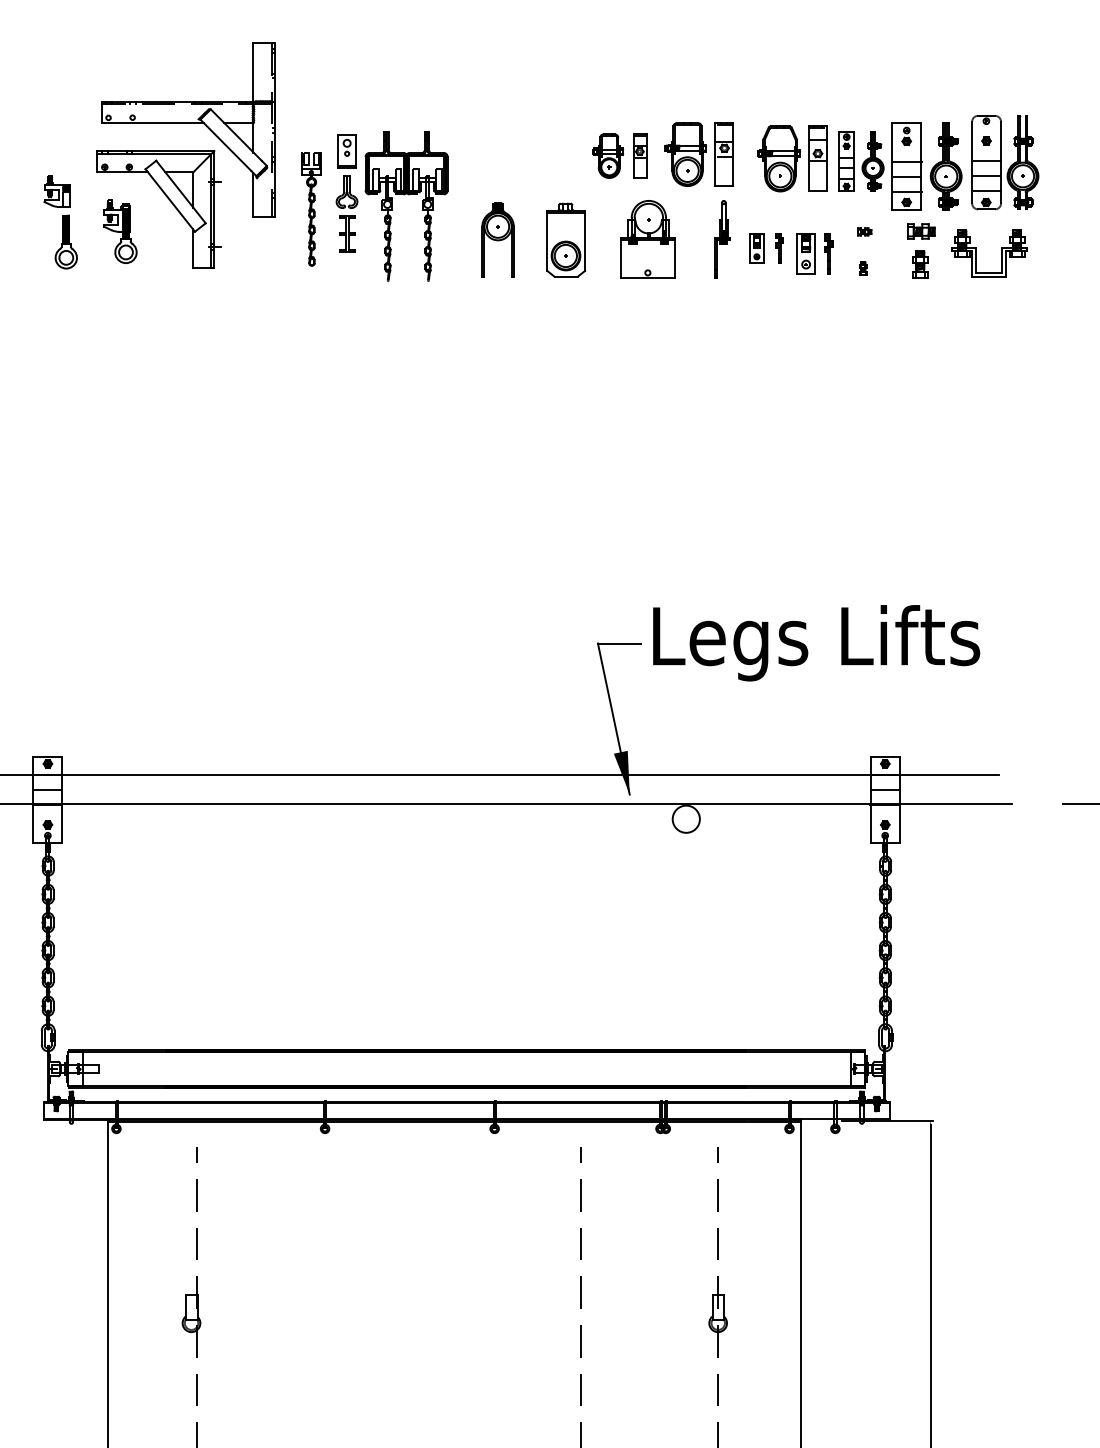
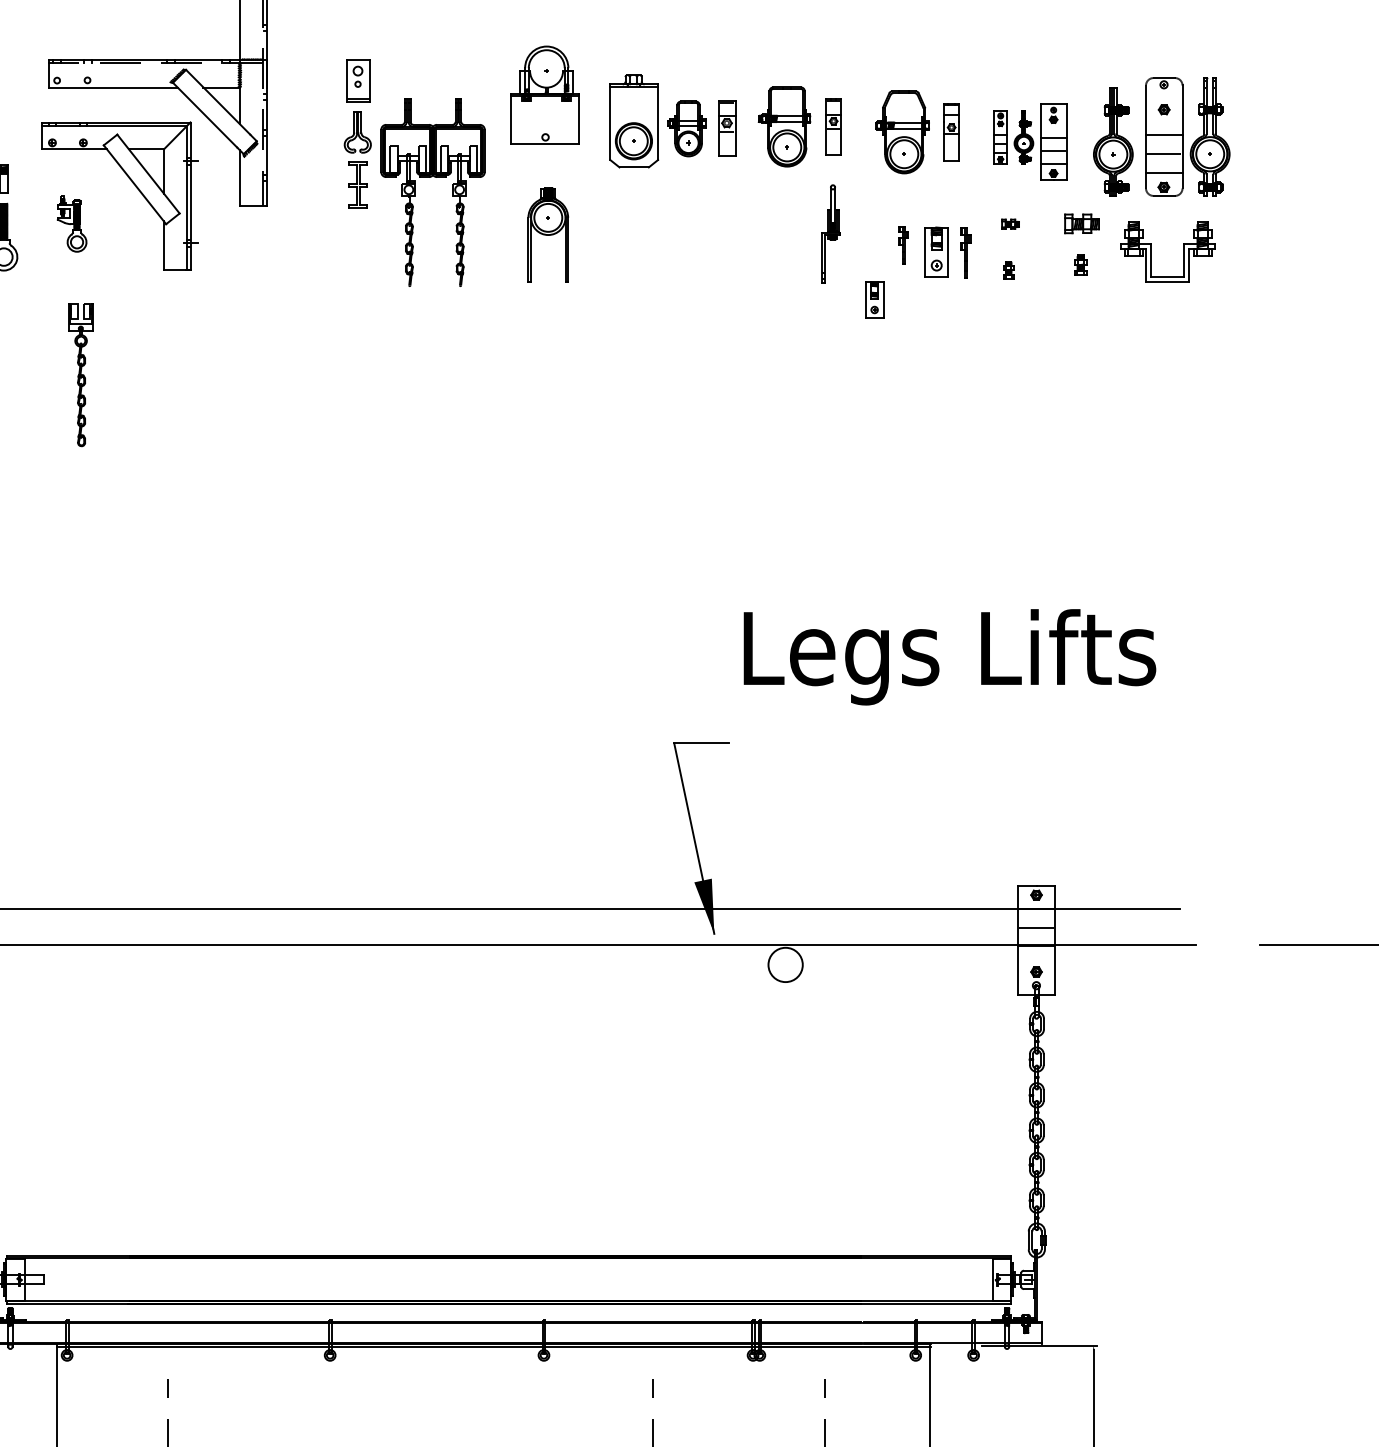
part: (723, 154) -> (832, 126), size x0.7
part: (817, 158) -> (951, 131), size x0.7
part: (880, 166) -> (1030, 141), size x0.7
part: (346, 193) -> (357, 134), moved
part: (311, 209) -> (81, 375), moved
part: (120, 231) -> (72, 223), size x0.7
part: (566, 239) -> (634, 120), moved
part: (647, 239) -> (545, 95), moved
part: (756, 248) -> (874, 299), moved
part: (920, 264) -> (1080, 265), size x0.6
text: (816, 643) -> (949, 657), moved

